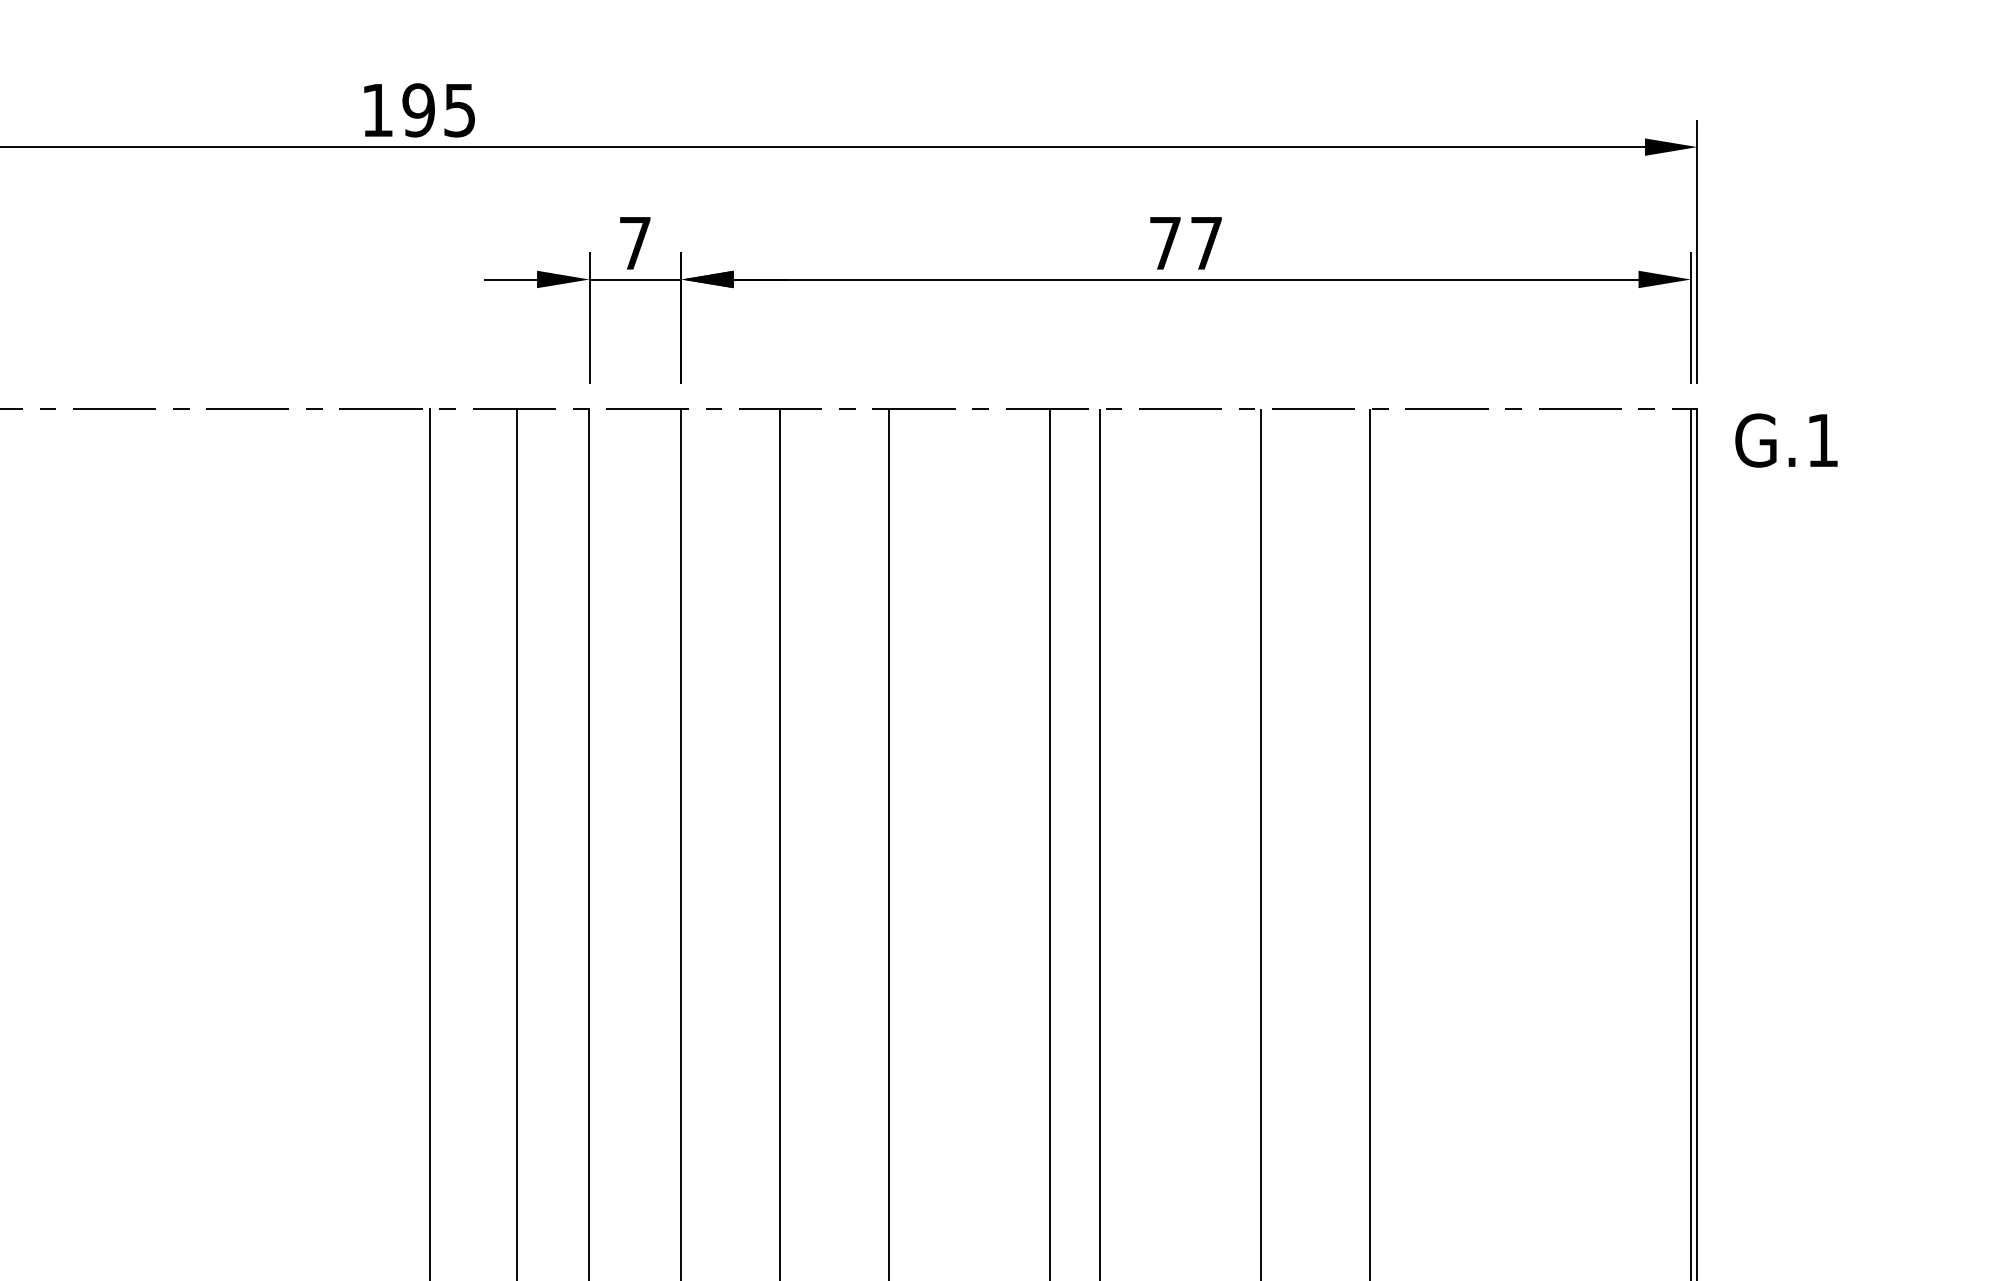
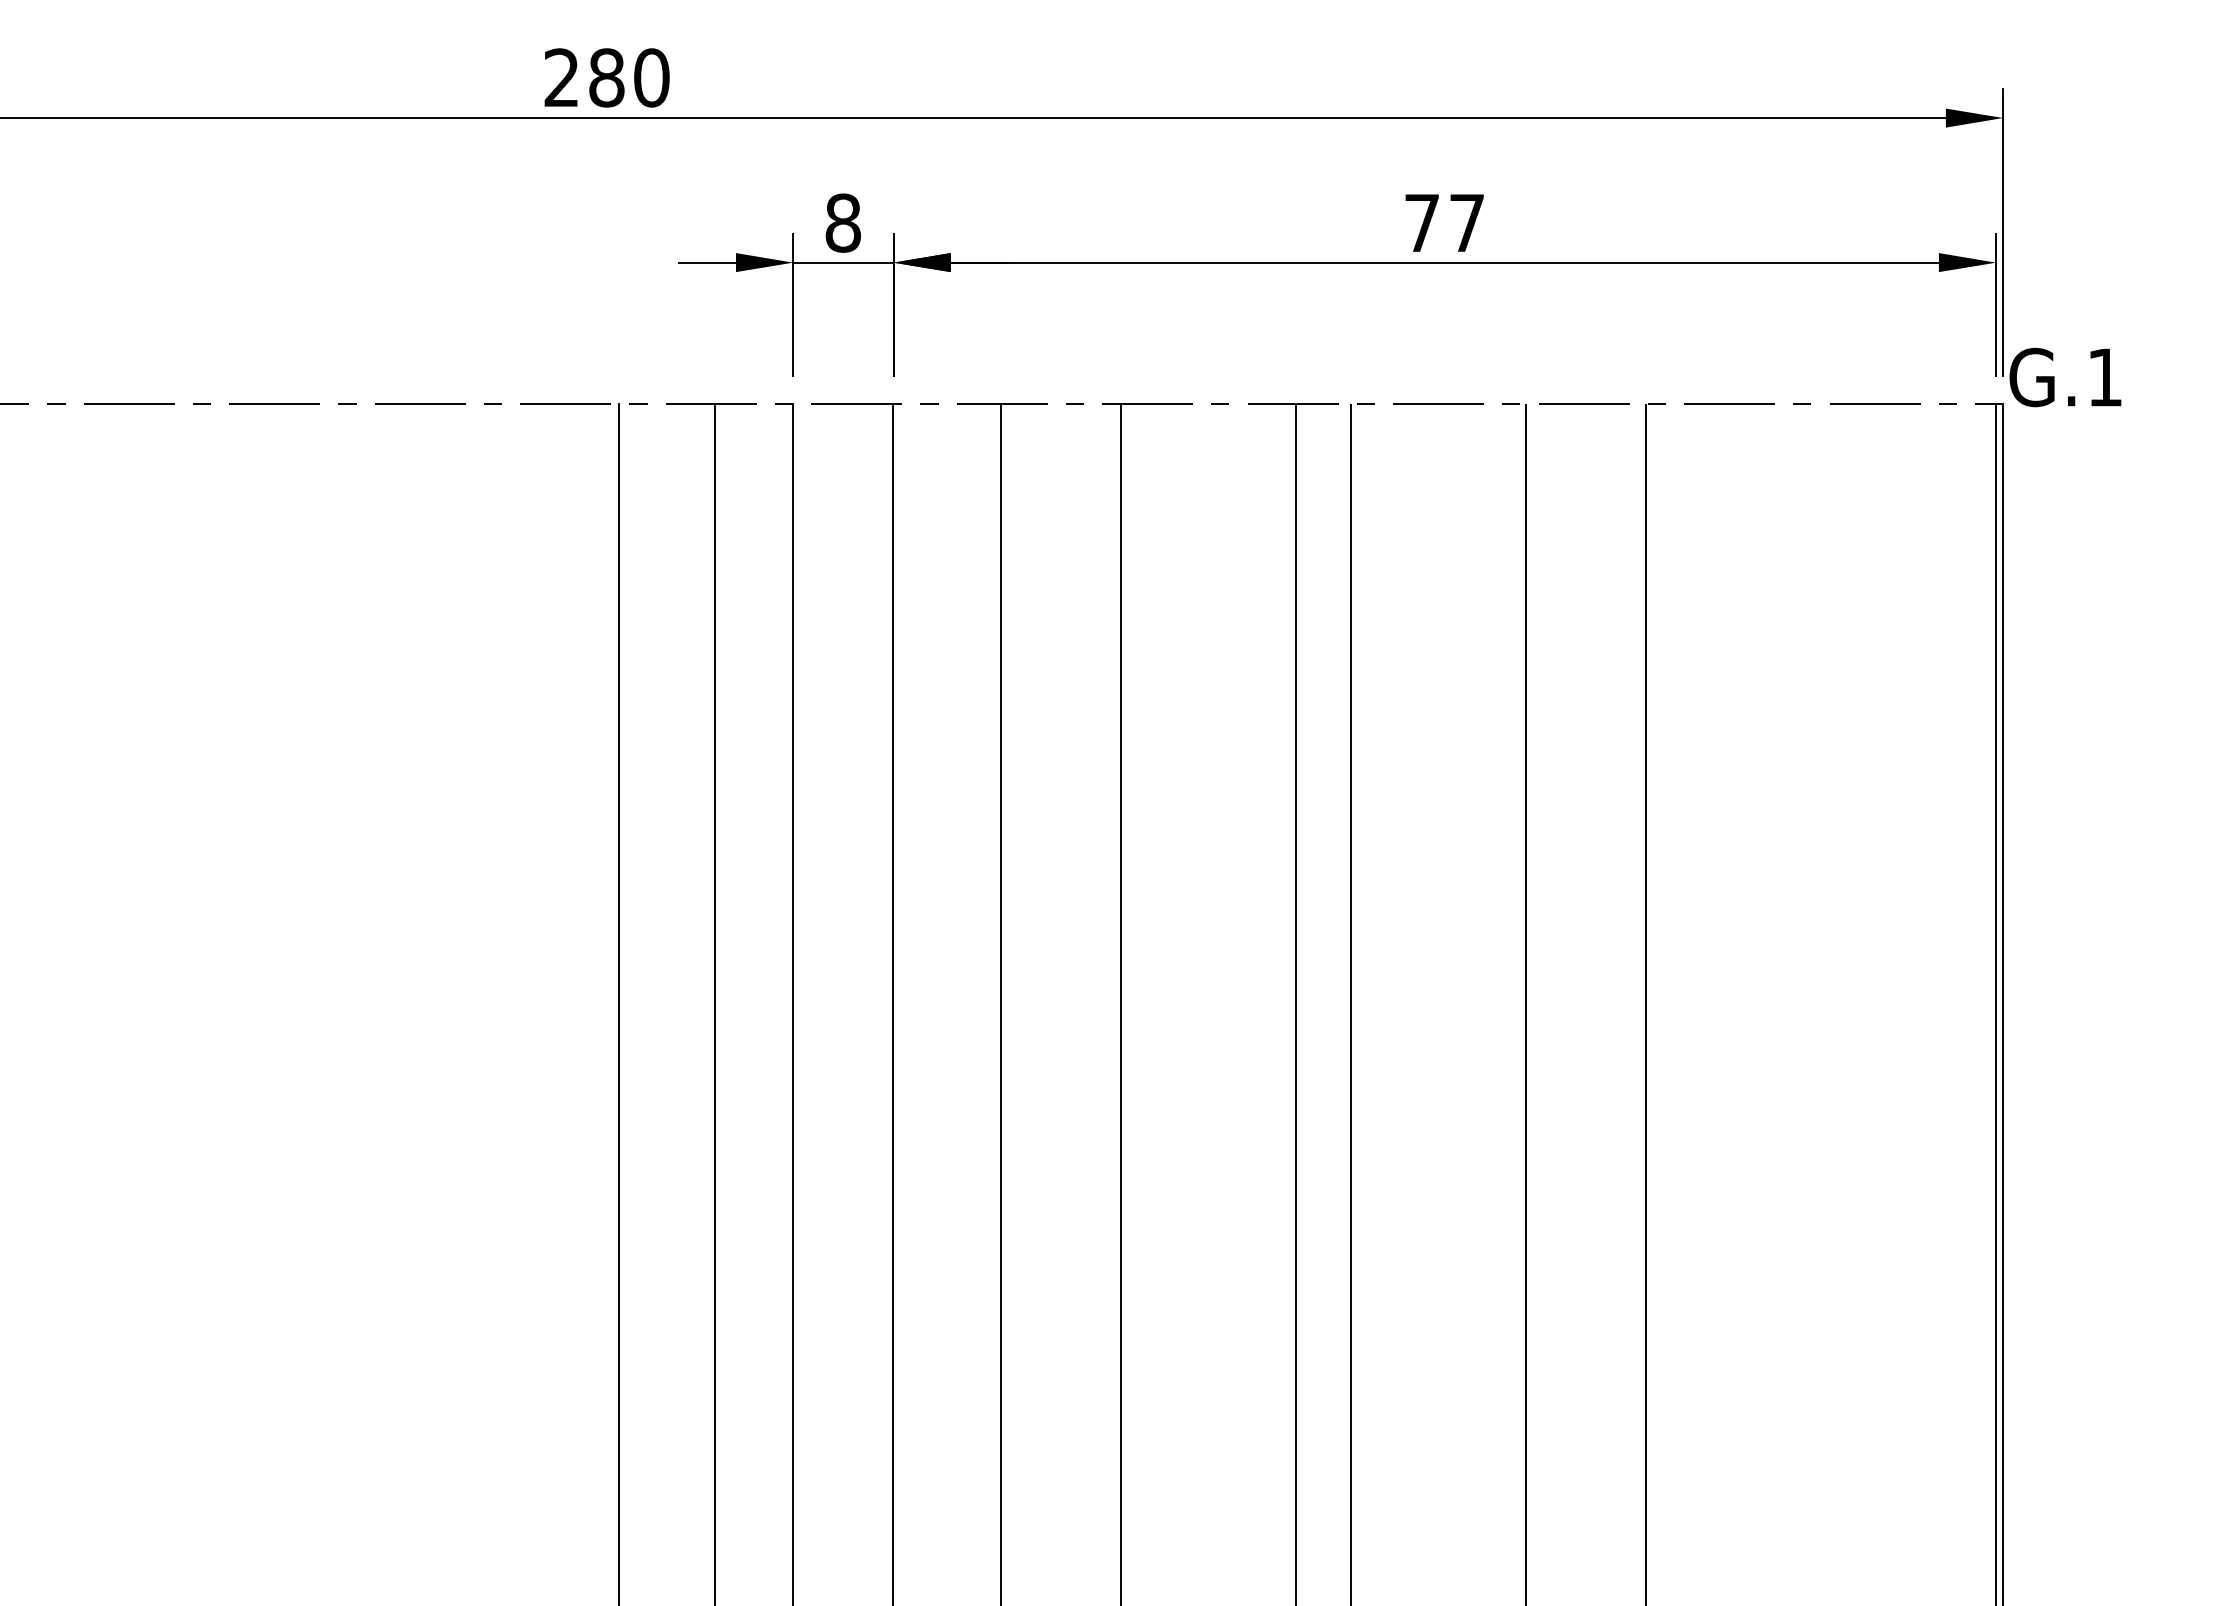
text: (418, 109) -> (606, 77), 195 -> 280
text: (634, 242) -> (842, 222), 7 -> 8
text: (1786, 440) -> (2065, 377), moved

